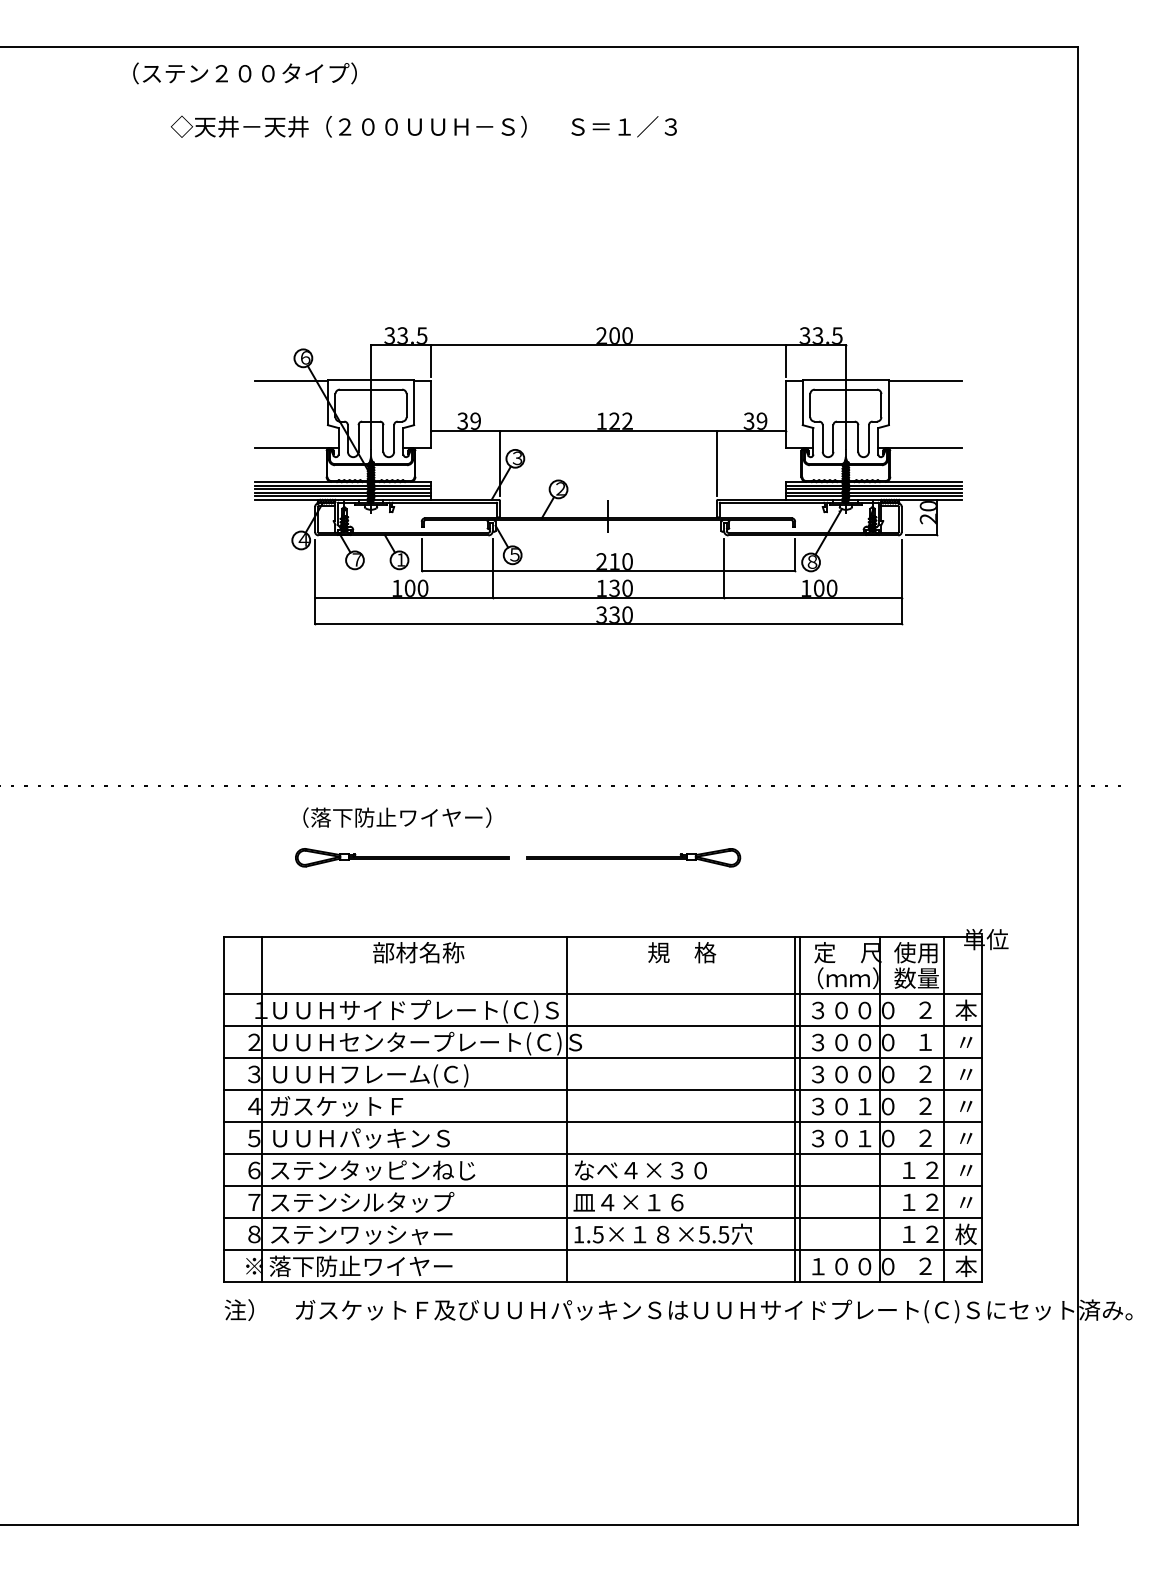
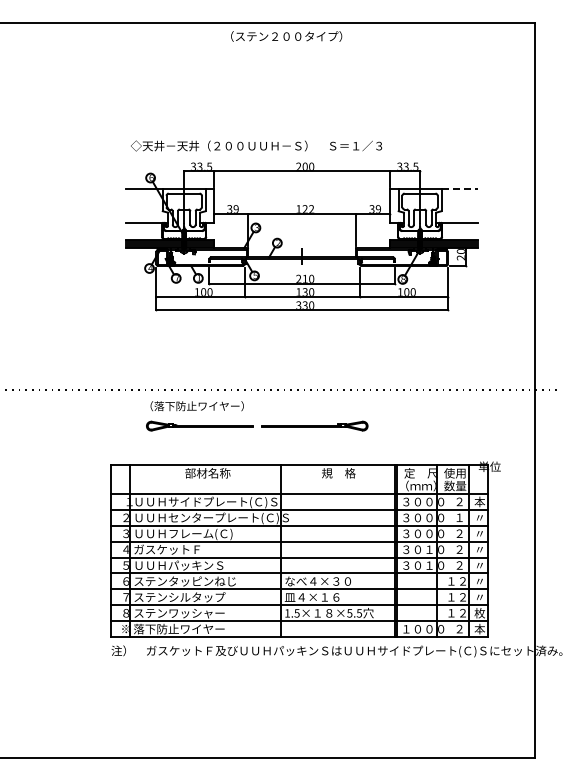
text: (244, 73) -> (286, 36), moved
text: (423, 125) -> (256, 145), moved
line: (927, 381) -> (460, 189), solid -> dashed

